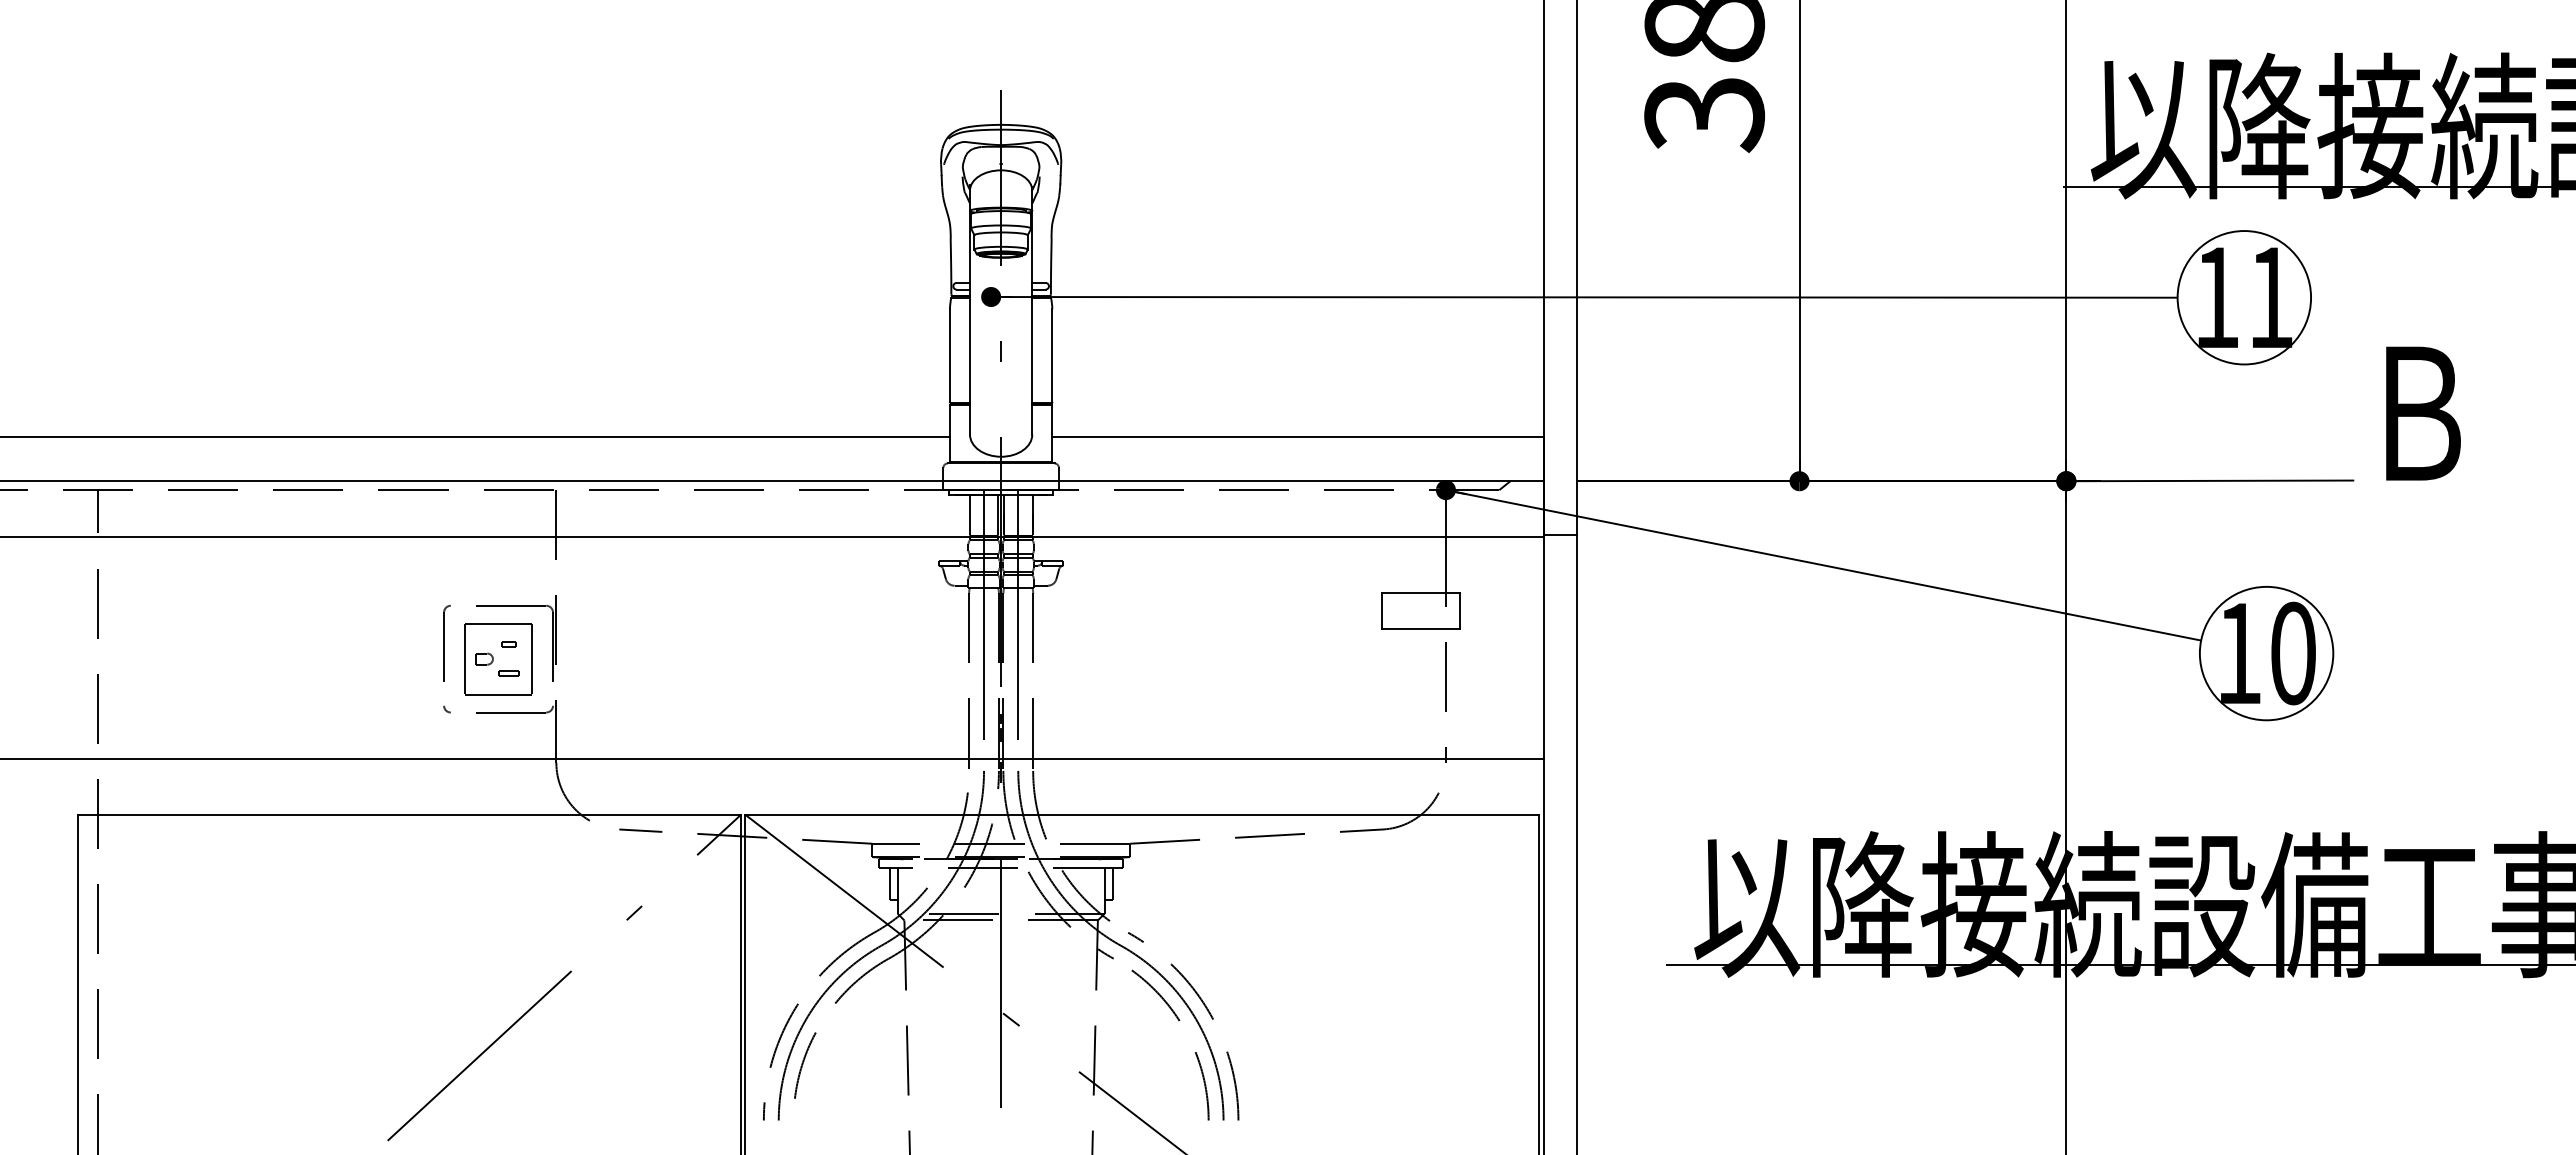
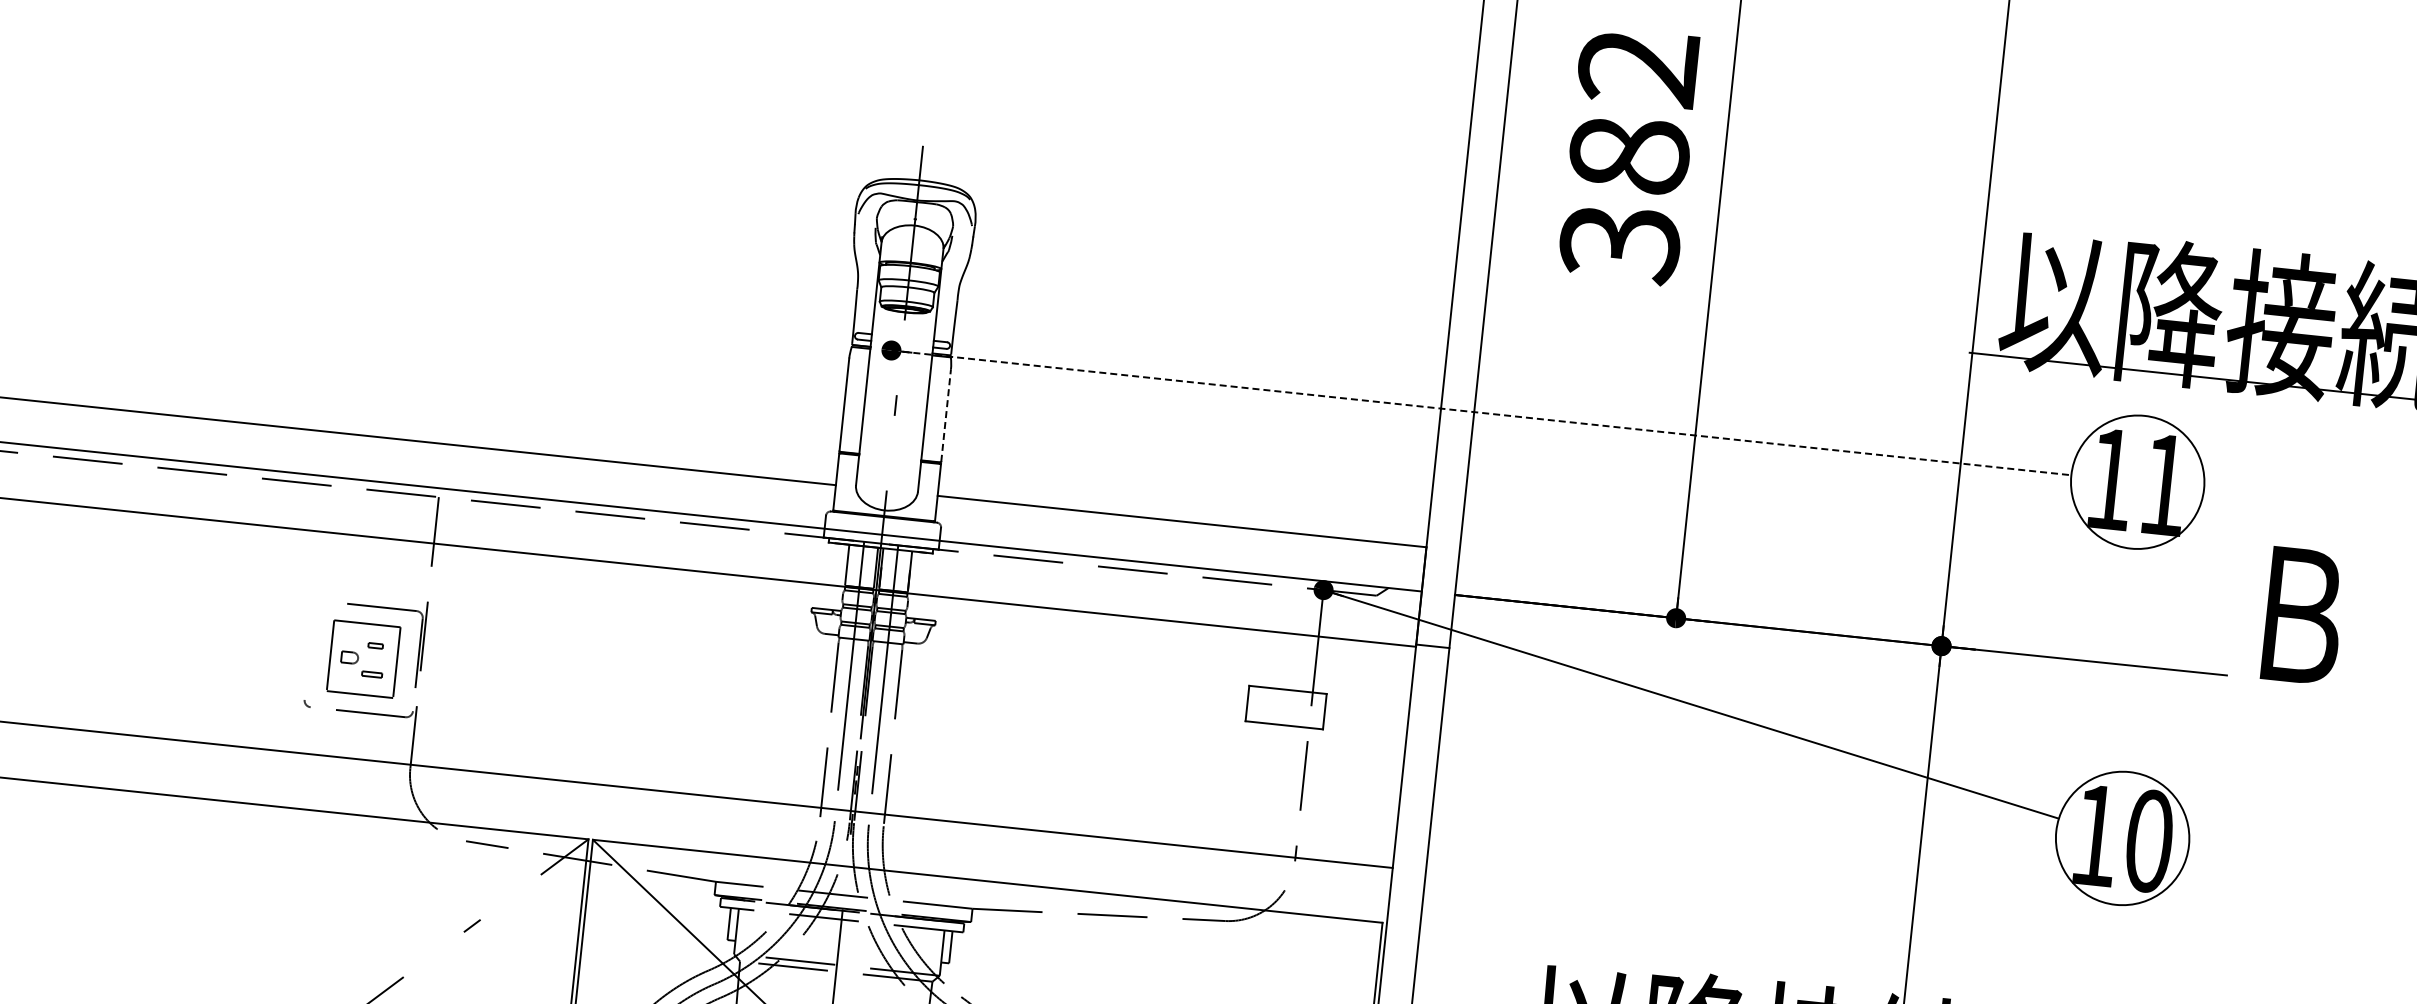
line: (1584, 297) -> (1481, 413), solid -> dashed
line: (1052, 355) -> (946, 415), solid -> dashed
part: (446, 643) -> (313, 638), removed

